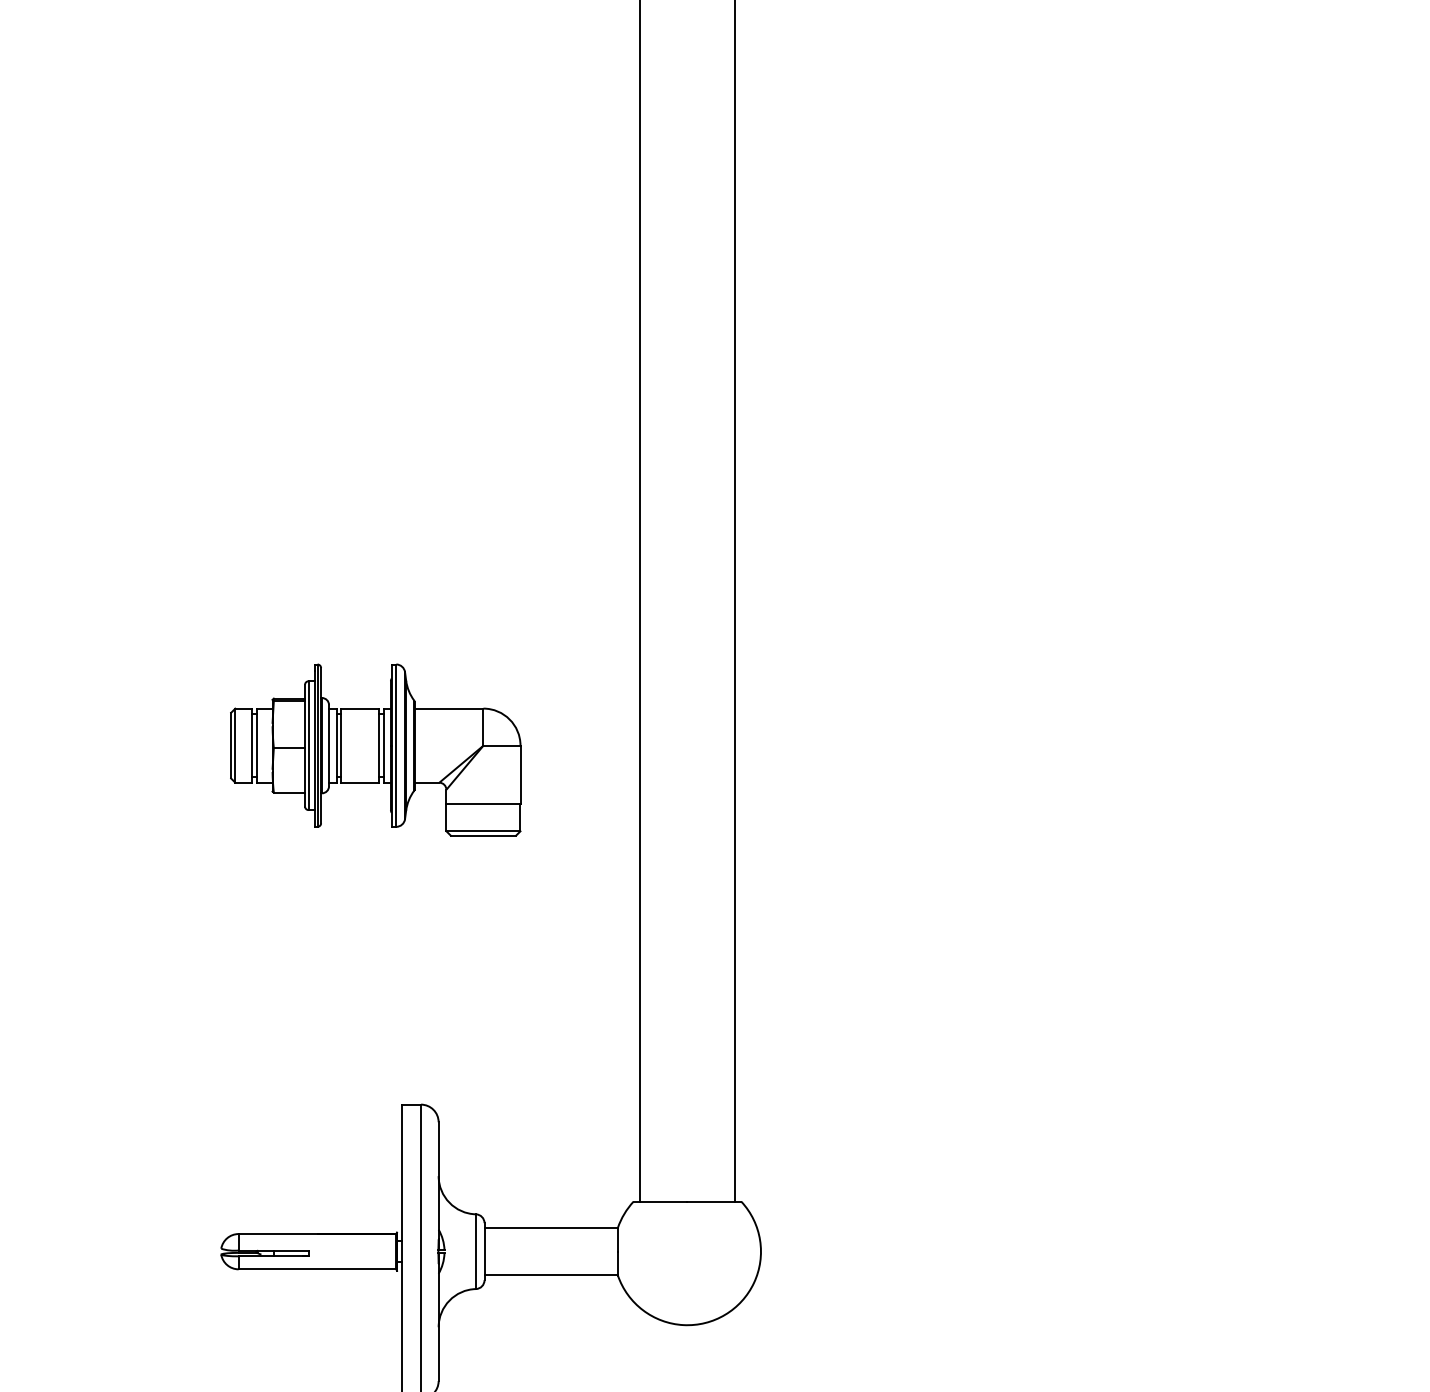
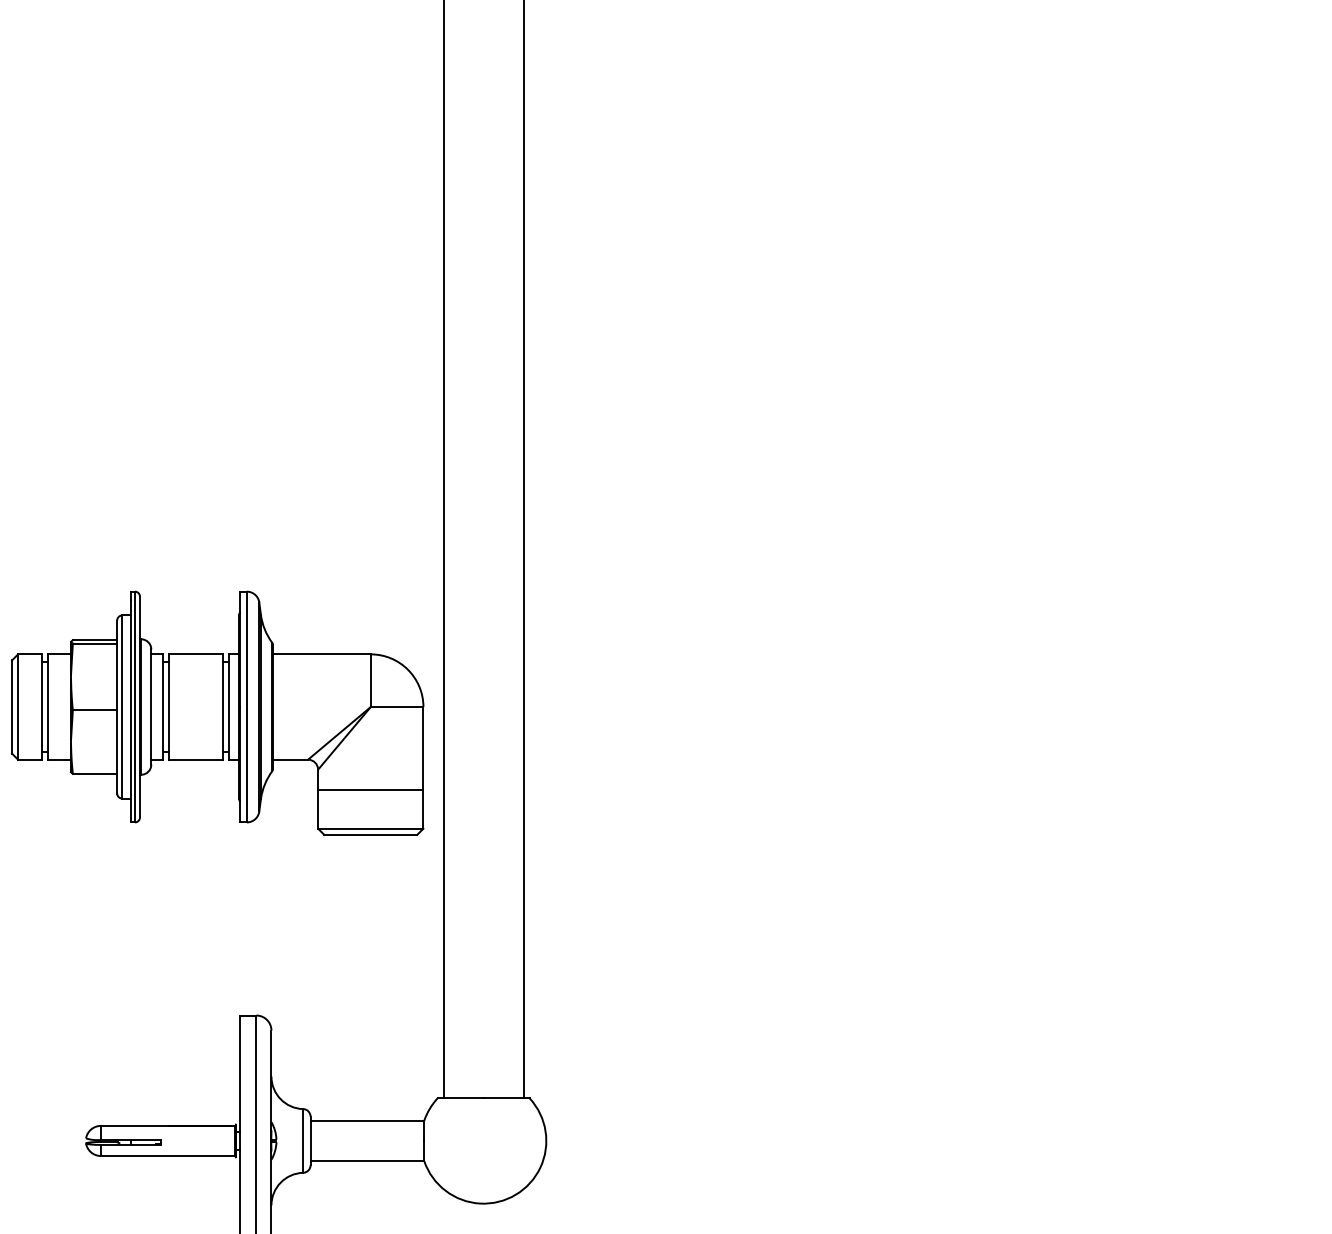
part: (375, 749) -> (217, 712), size x1.67

